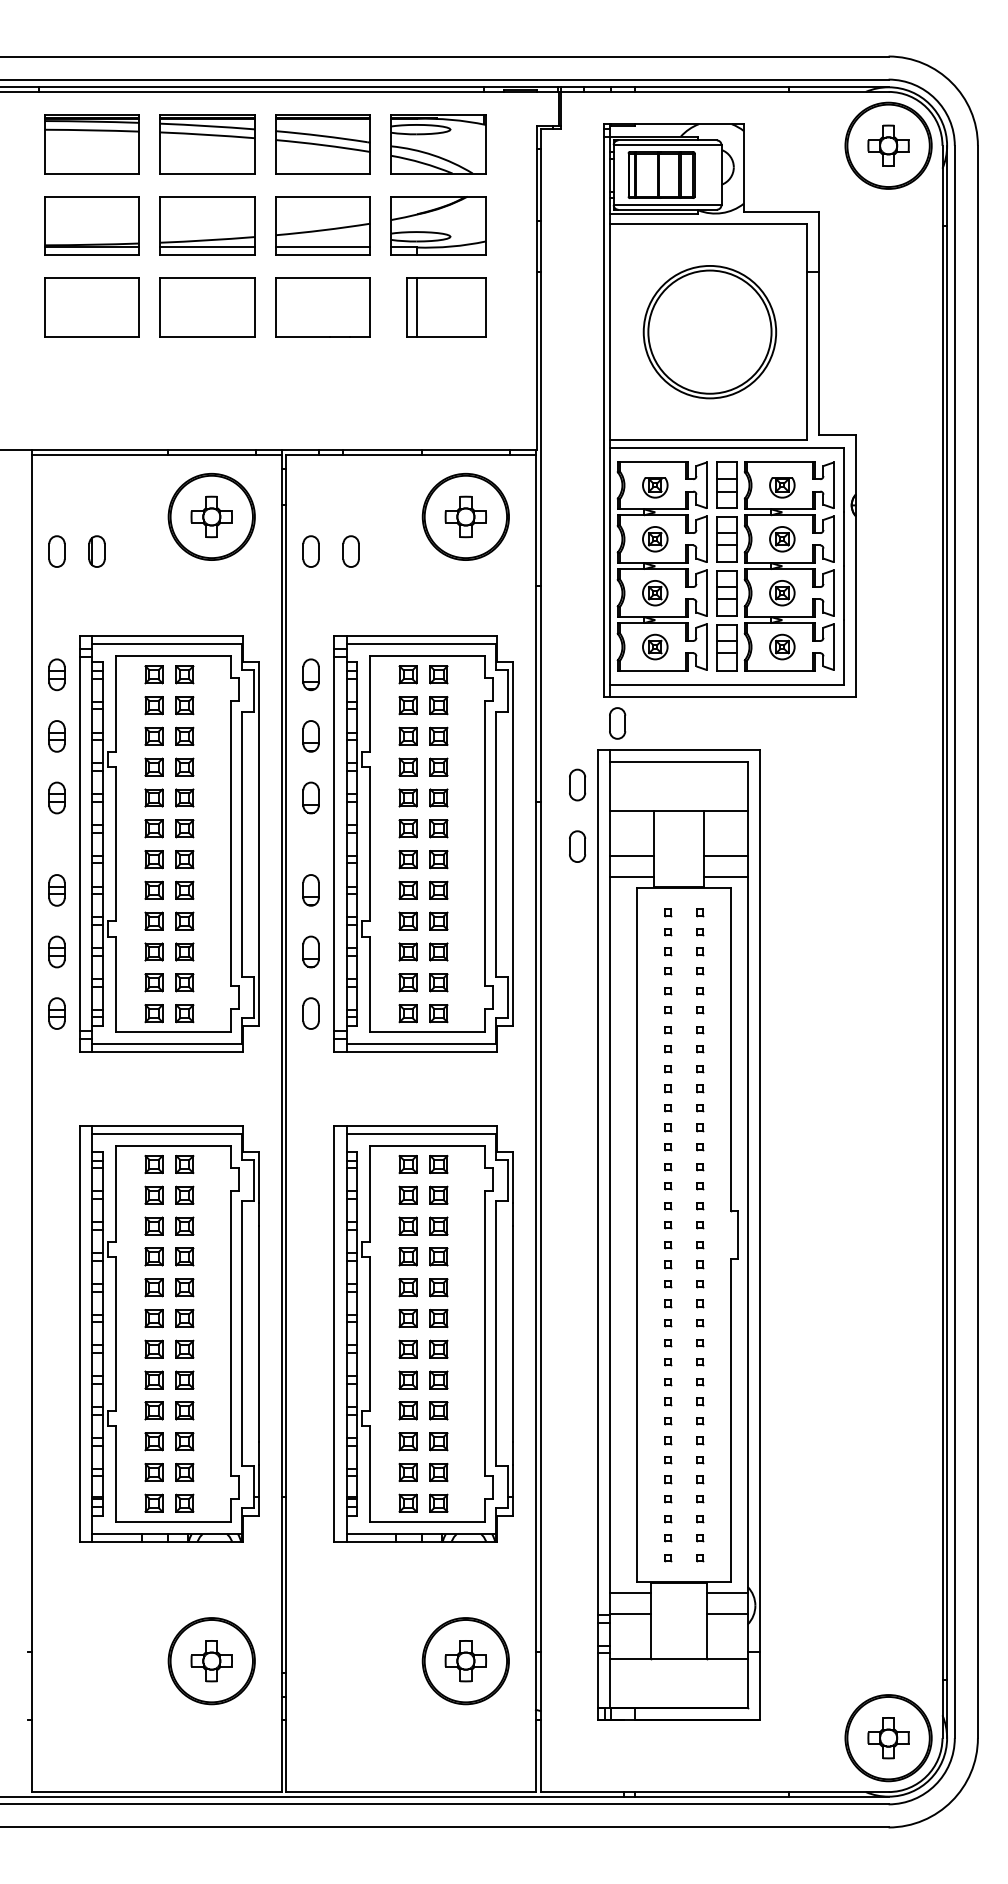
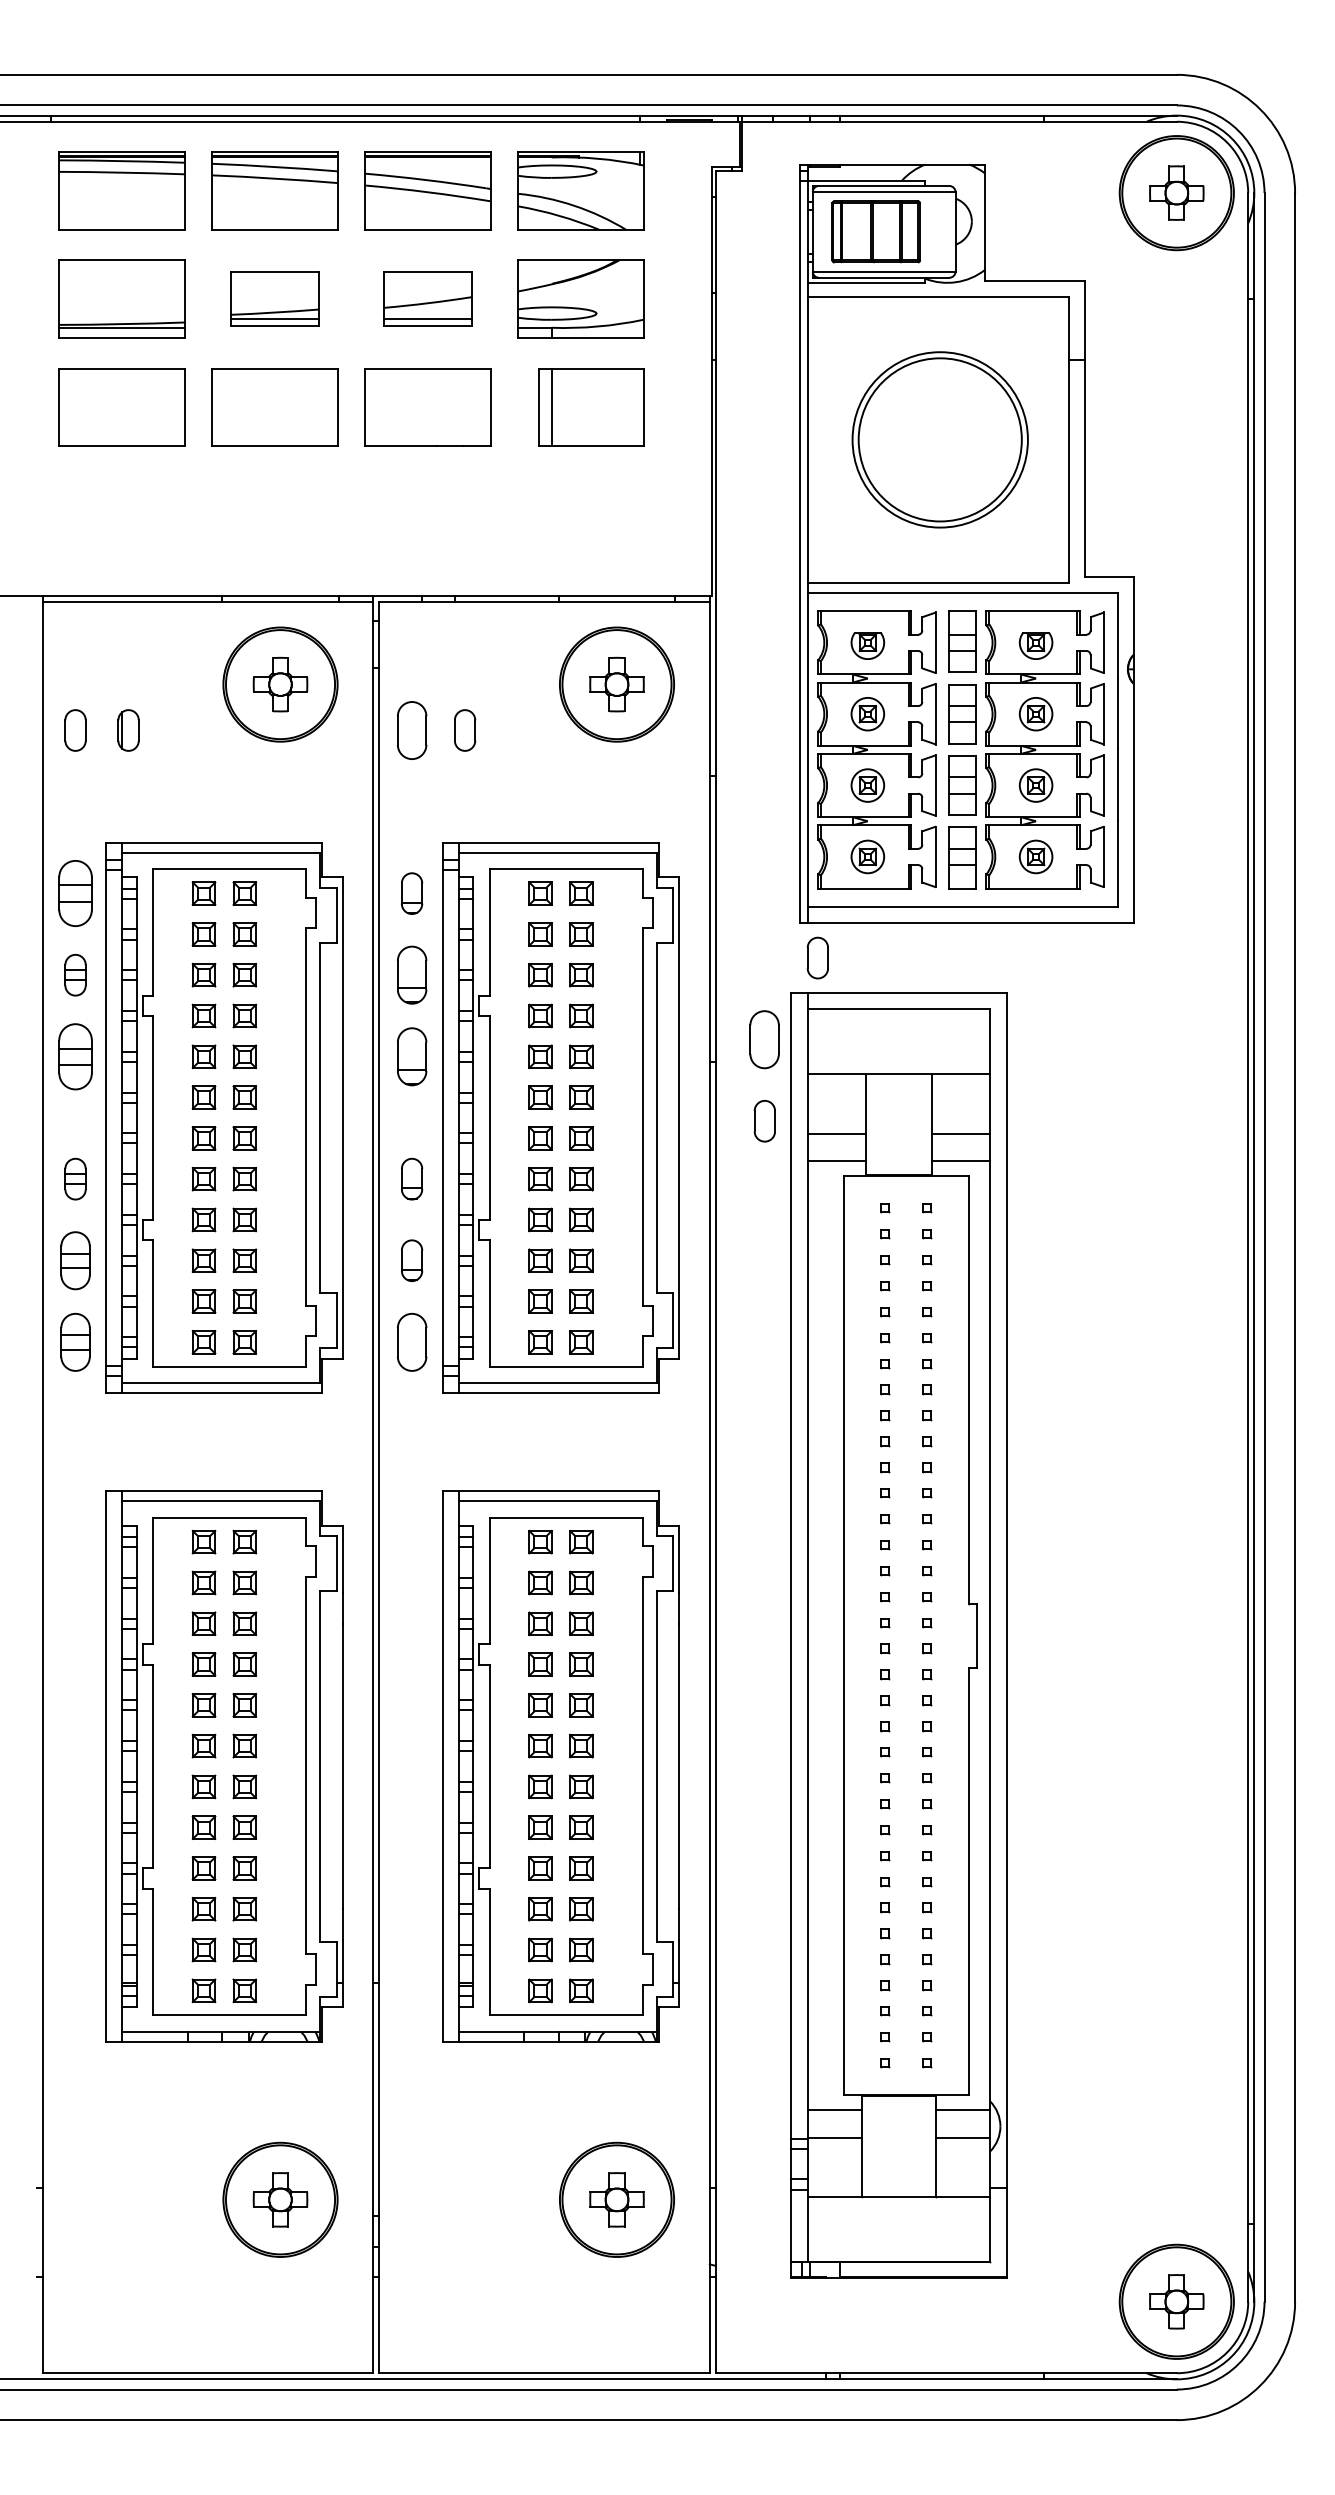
part: (207, 225) -> (274, 298), size x0.7
part: (322, 225) -> (427, 298), size x0.7
part: (310, 551) -> (411, 730), size x1.4
part: (56, 674) -> (74, 893), size x1.6
part: (310, 736) -> (411, 975), size x1.4
part: (577, 784) -> (764, 1038), size x1.4
part: (56, 797) -> (74, 1056), size x1.6
part: (310, 797) -> (411, 1056), size x1.4
part: (56, 951) -> (74, 1260), size x1.4
part: (56, 1013) -> (74, 1342), size x1.4
part: (310, 1013) -> (411, 1342), size x1.4

